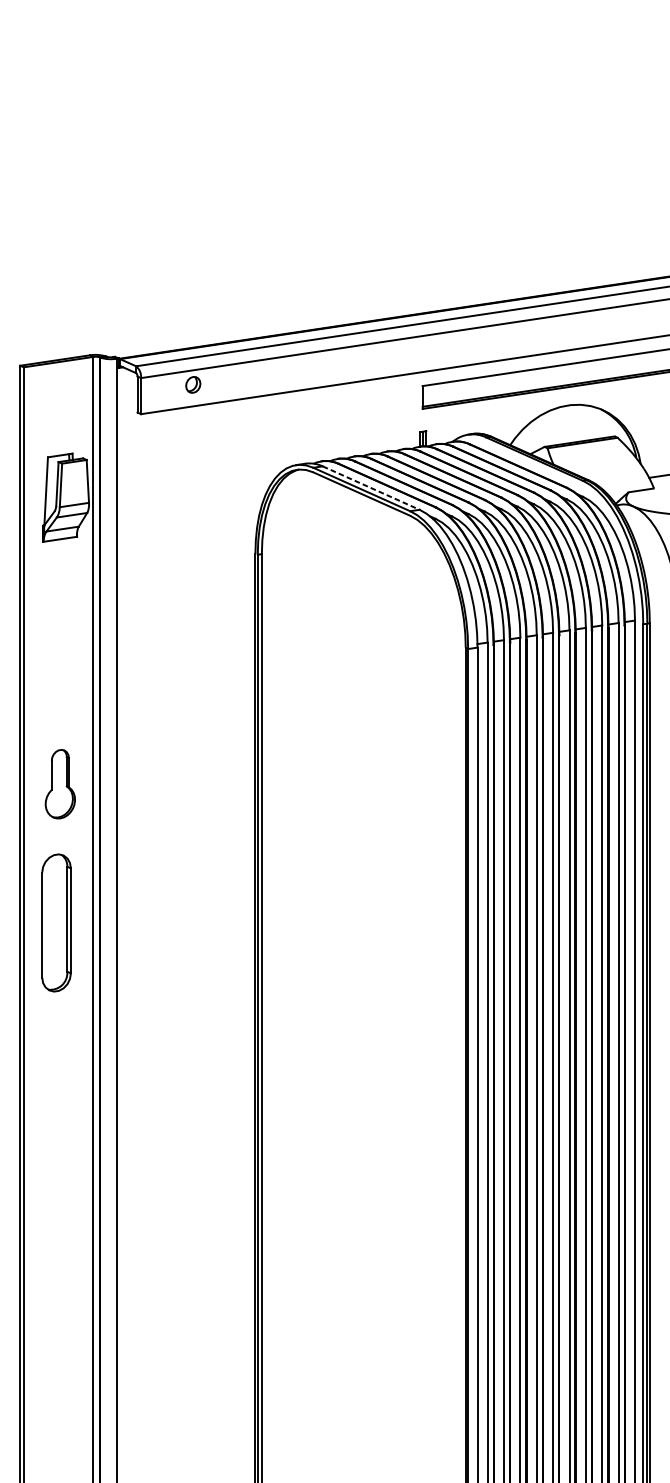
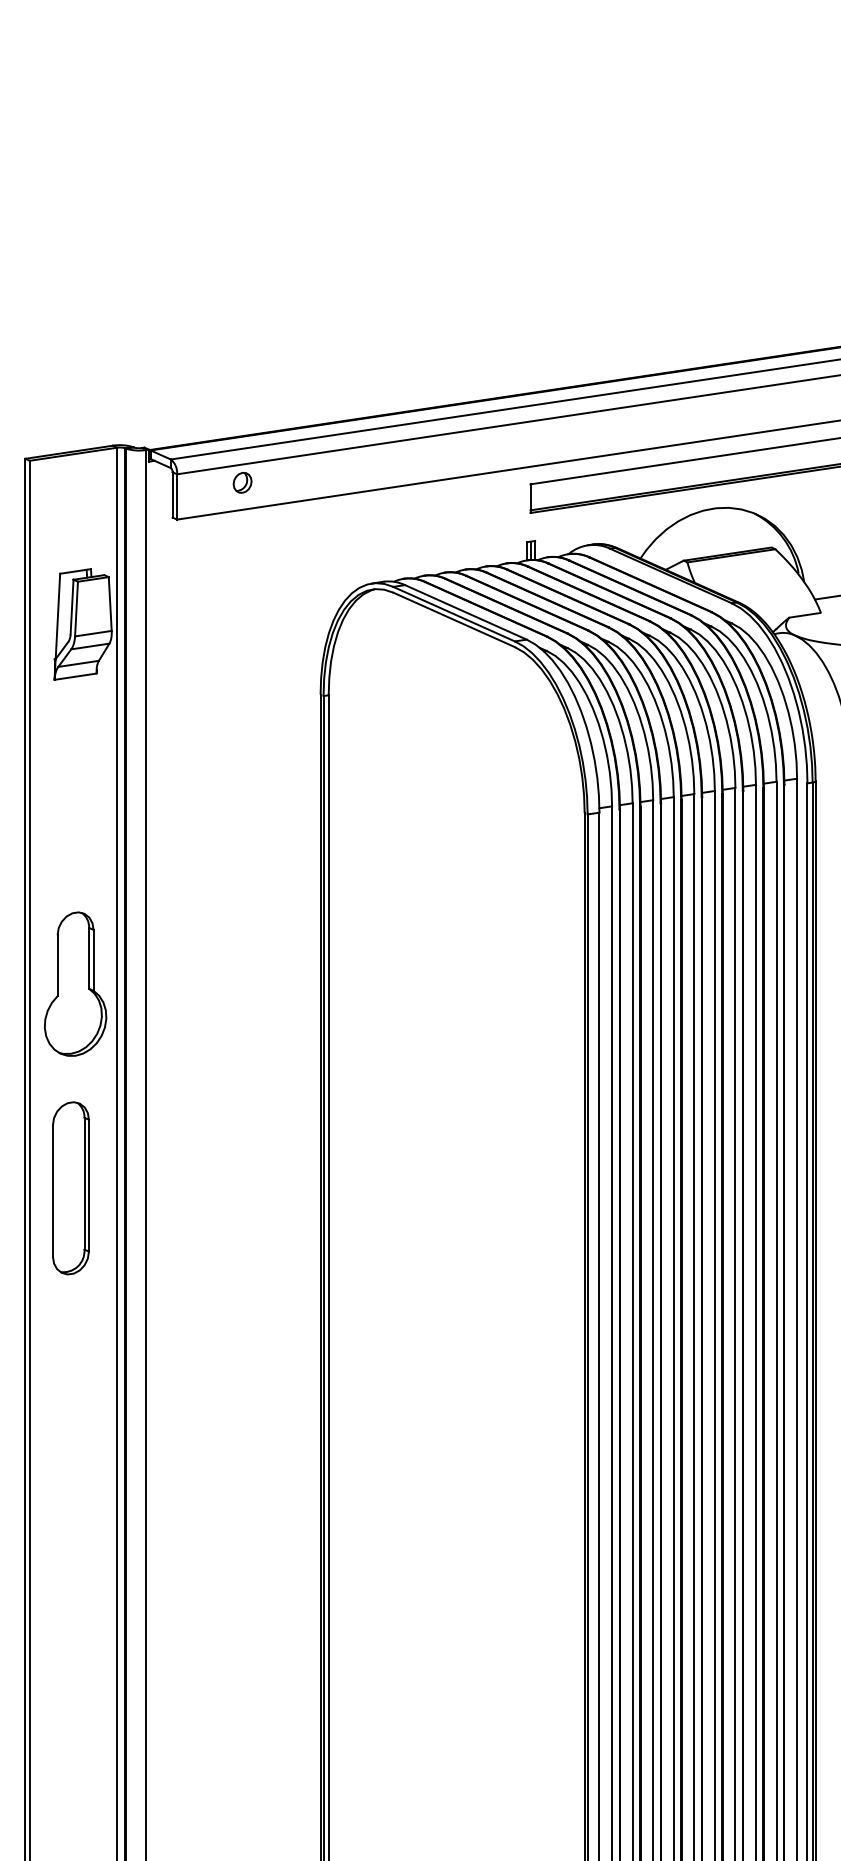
line: (370, 488) -> (465, 612), dashed -> solid
part: (60, 783) -> (75, 983), size x1.67
part: (56, 923) -> (70, 1188), moved

